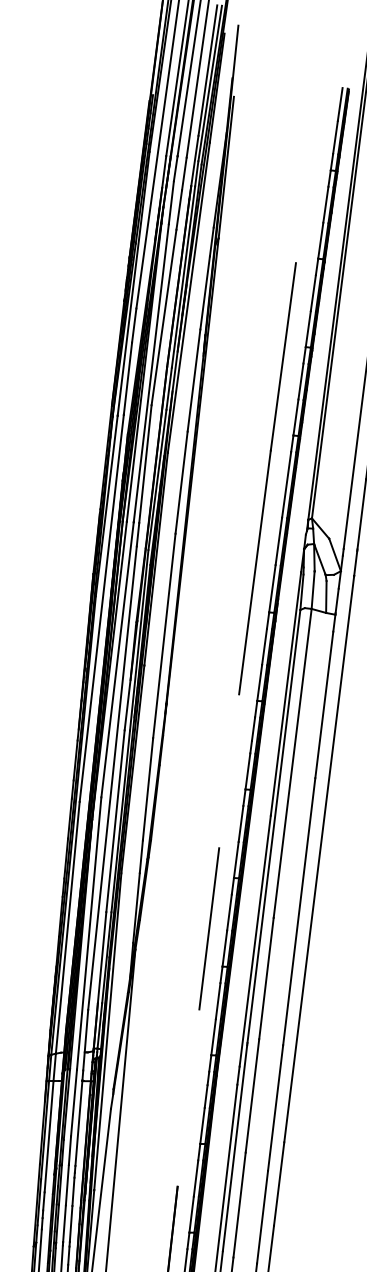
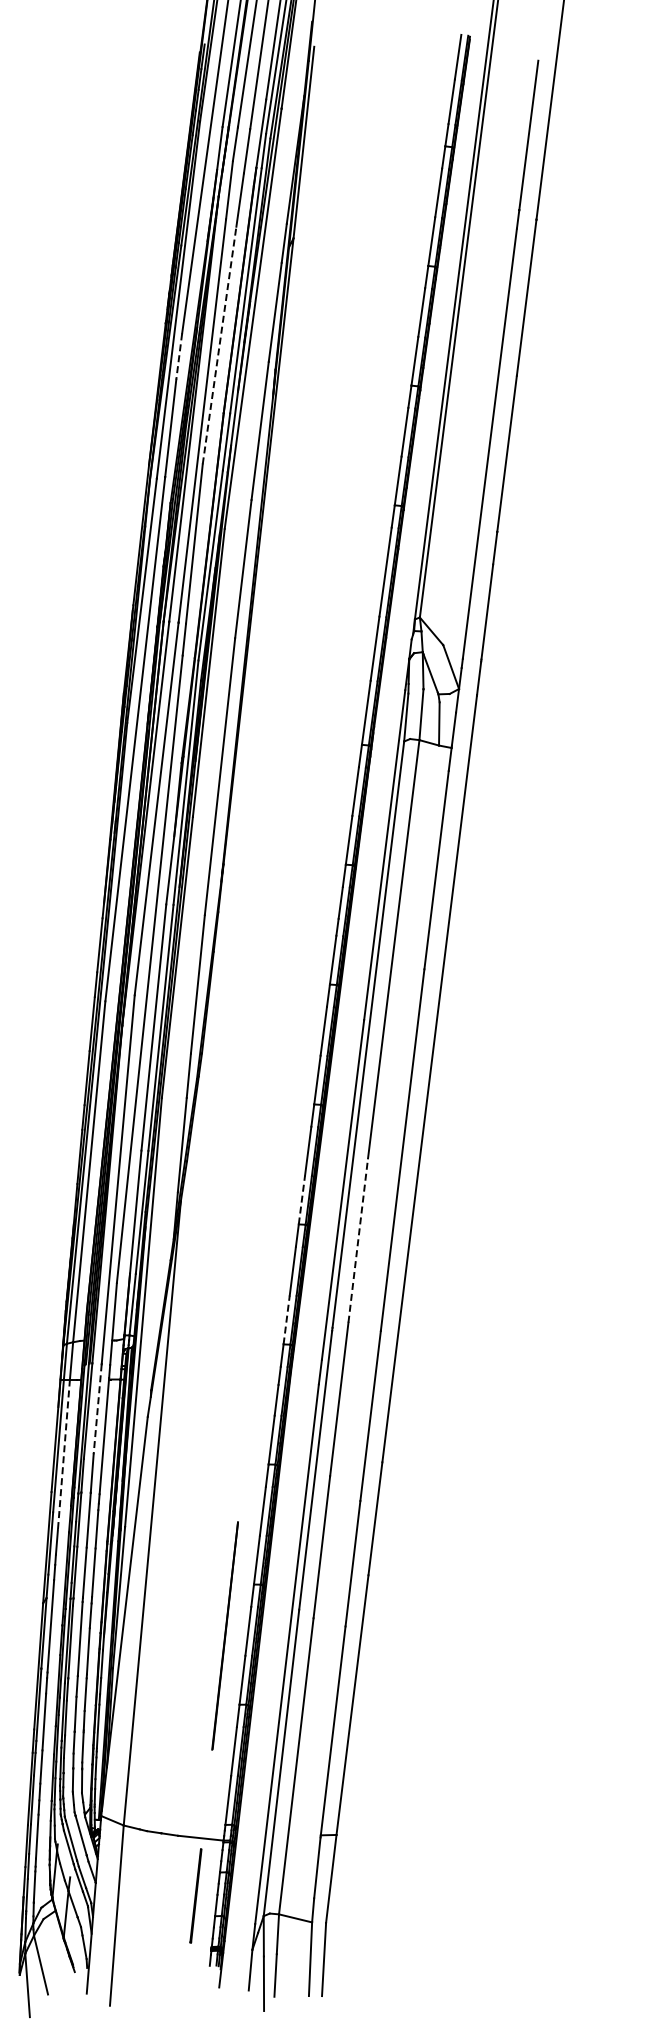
line: (163, 317) -> (219, 345), solid -> dashed
line: (134, 326) -> (179, 357), solid -> dashed
line: (267, 478) -> (359, 563), removed
line: (209, 929) -> (280, 1173), removed
line: (224, 948) -> (301, 1200), solid -> dashed
line: (266, 978) -> (358, 1240), solid -> dashed
line: (213, 1037) -> (286, 1320), solid -> dashed
line: (73, 1103) -> (97, 1409), solid -> dashed
line: (48, 1137) -> (63, 1455), solid -> dashed

